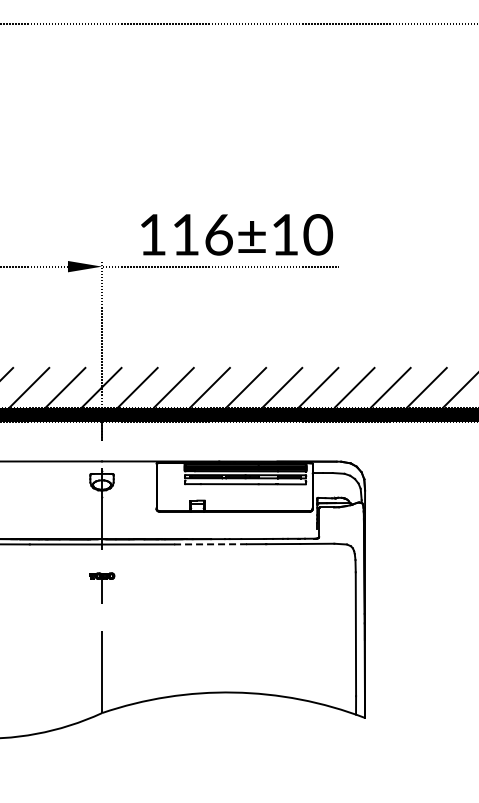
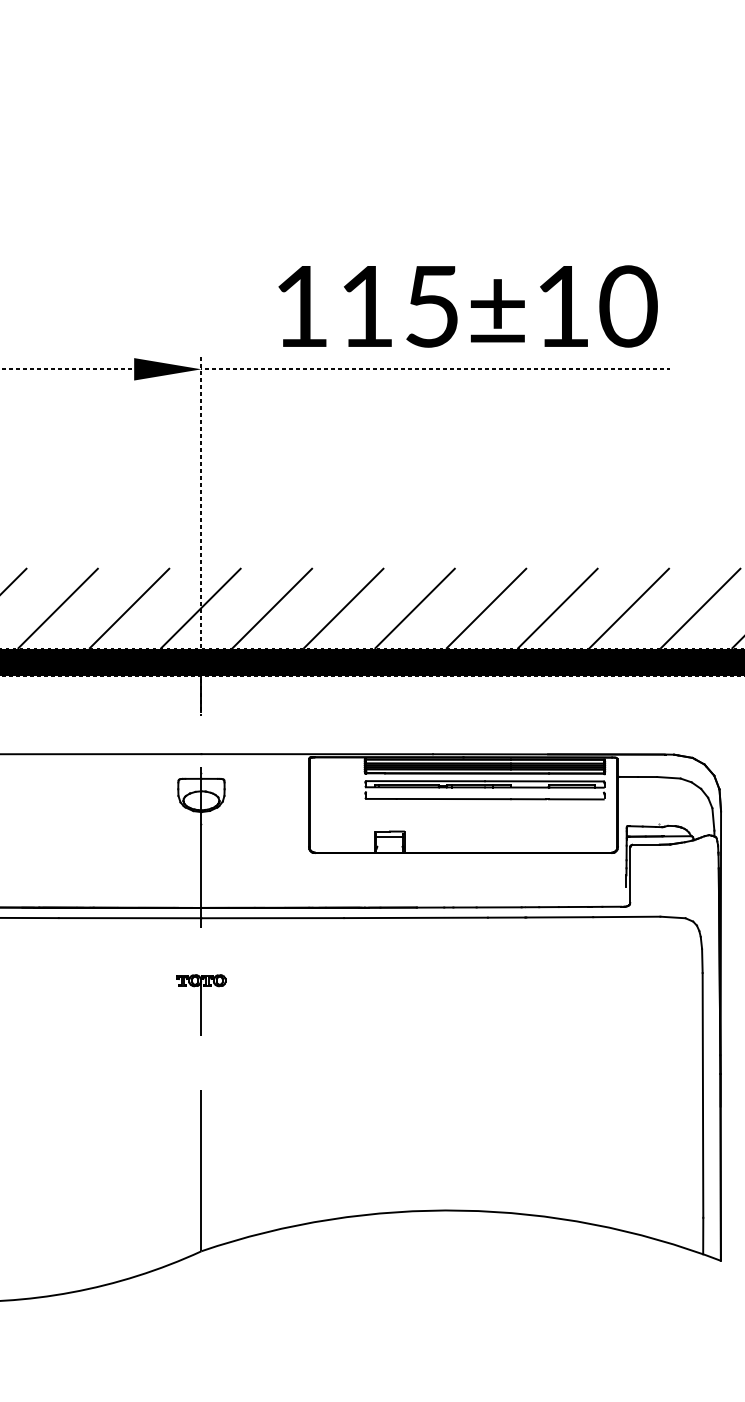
text: (218, 234) -> (431, 305), 116±10 -> 115±10
line: (210, 544) -> (415, 918), dashed -> solid

